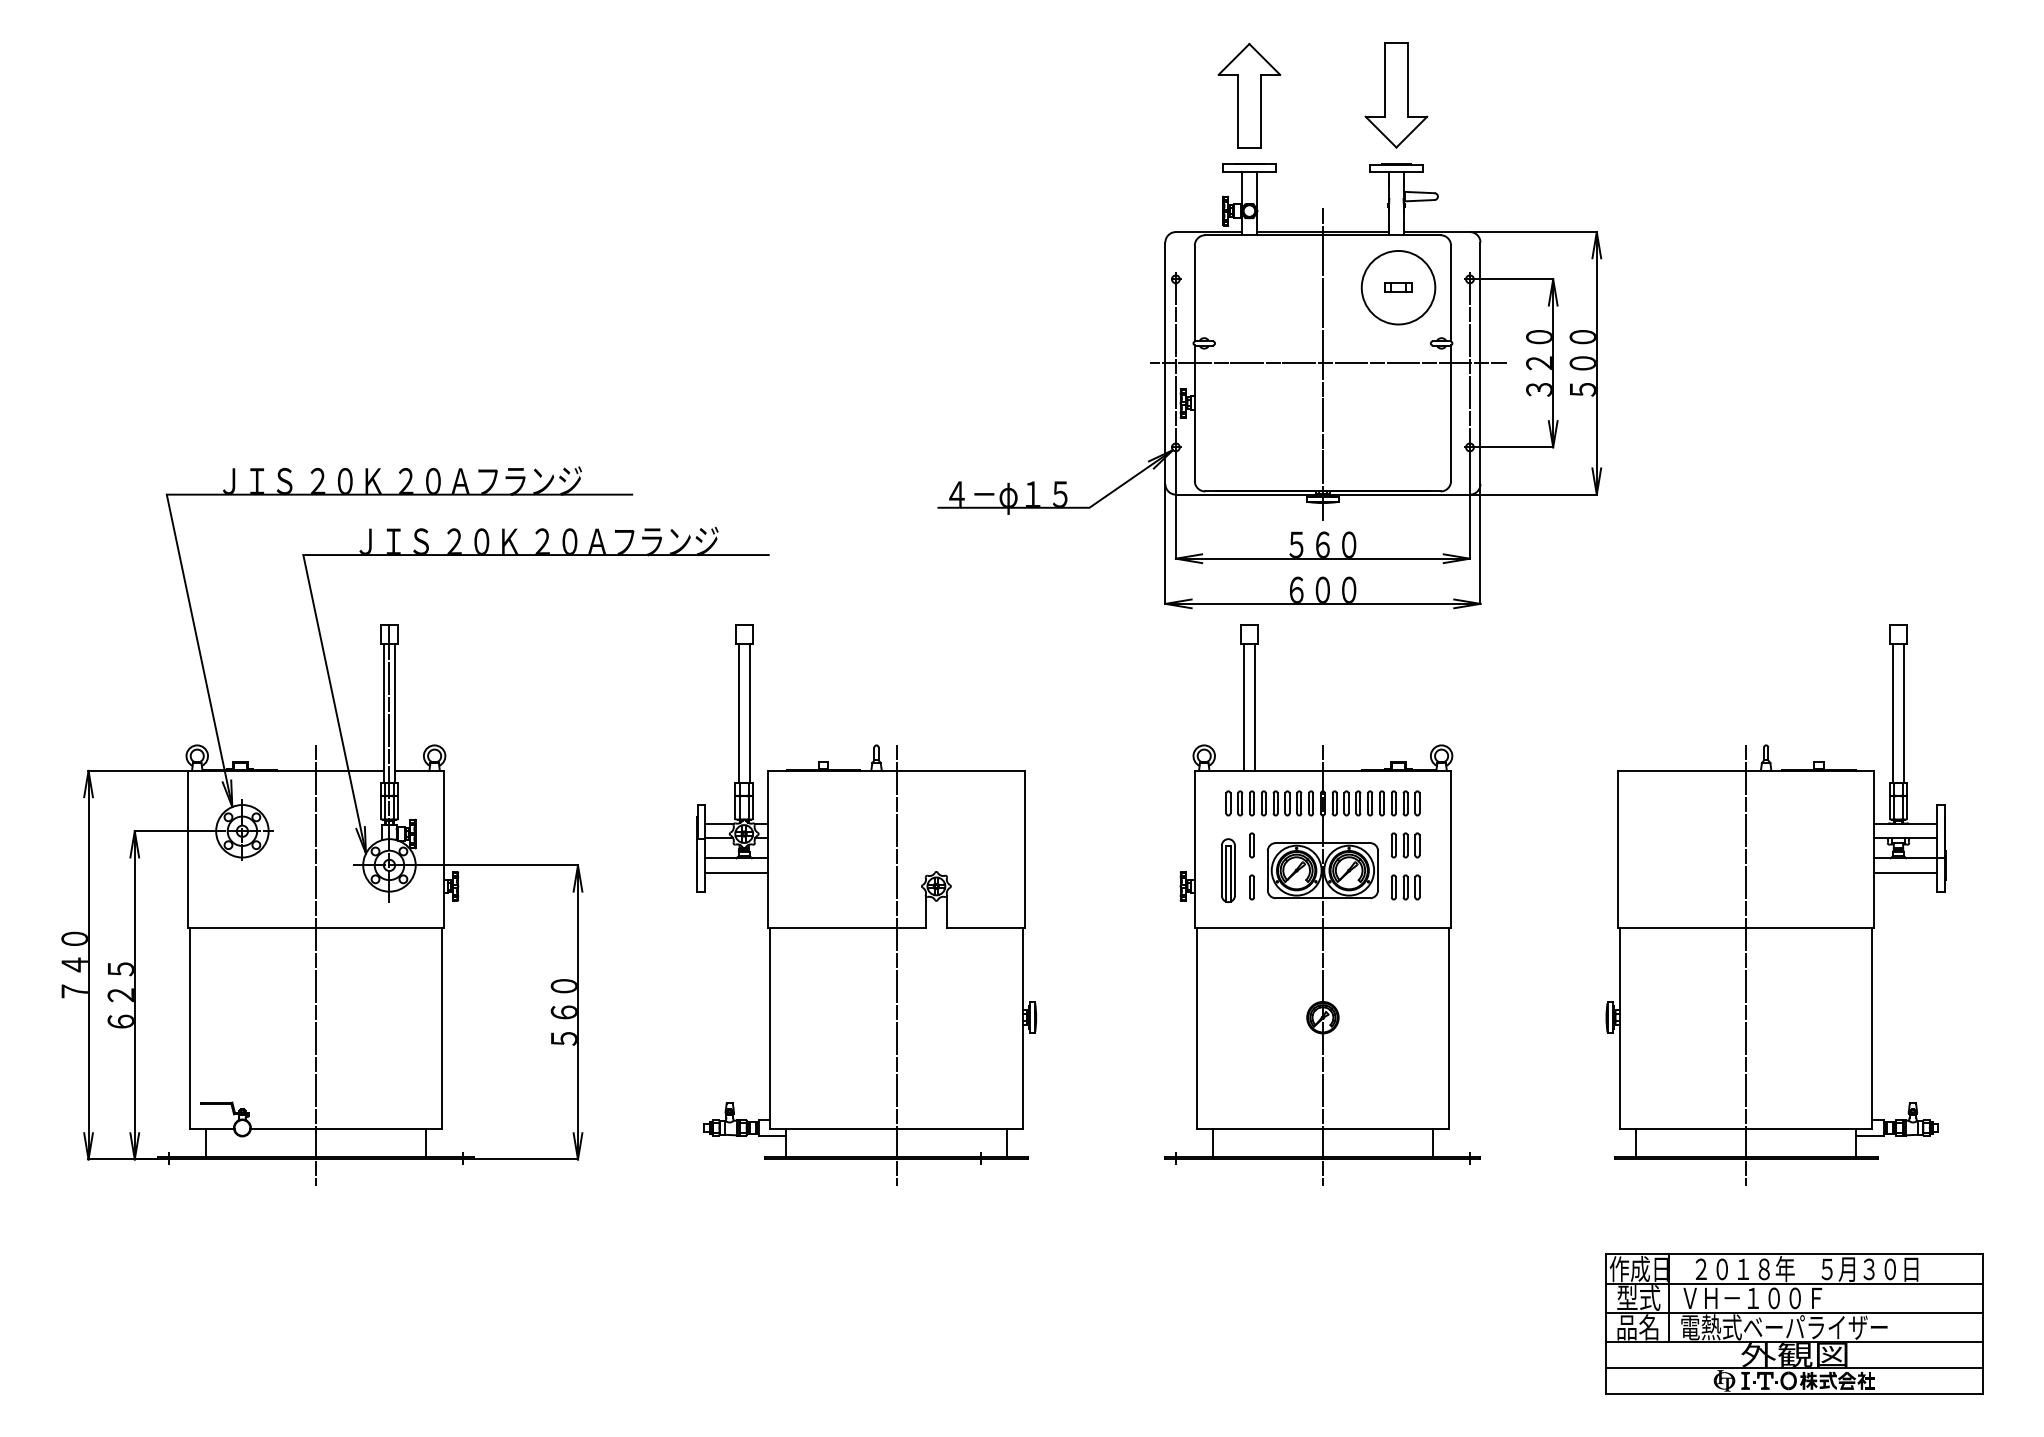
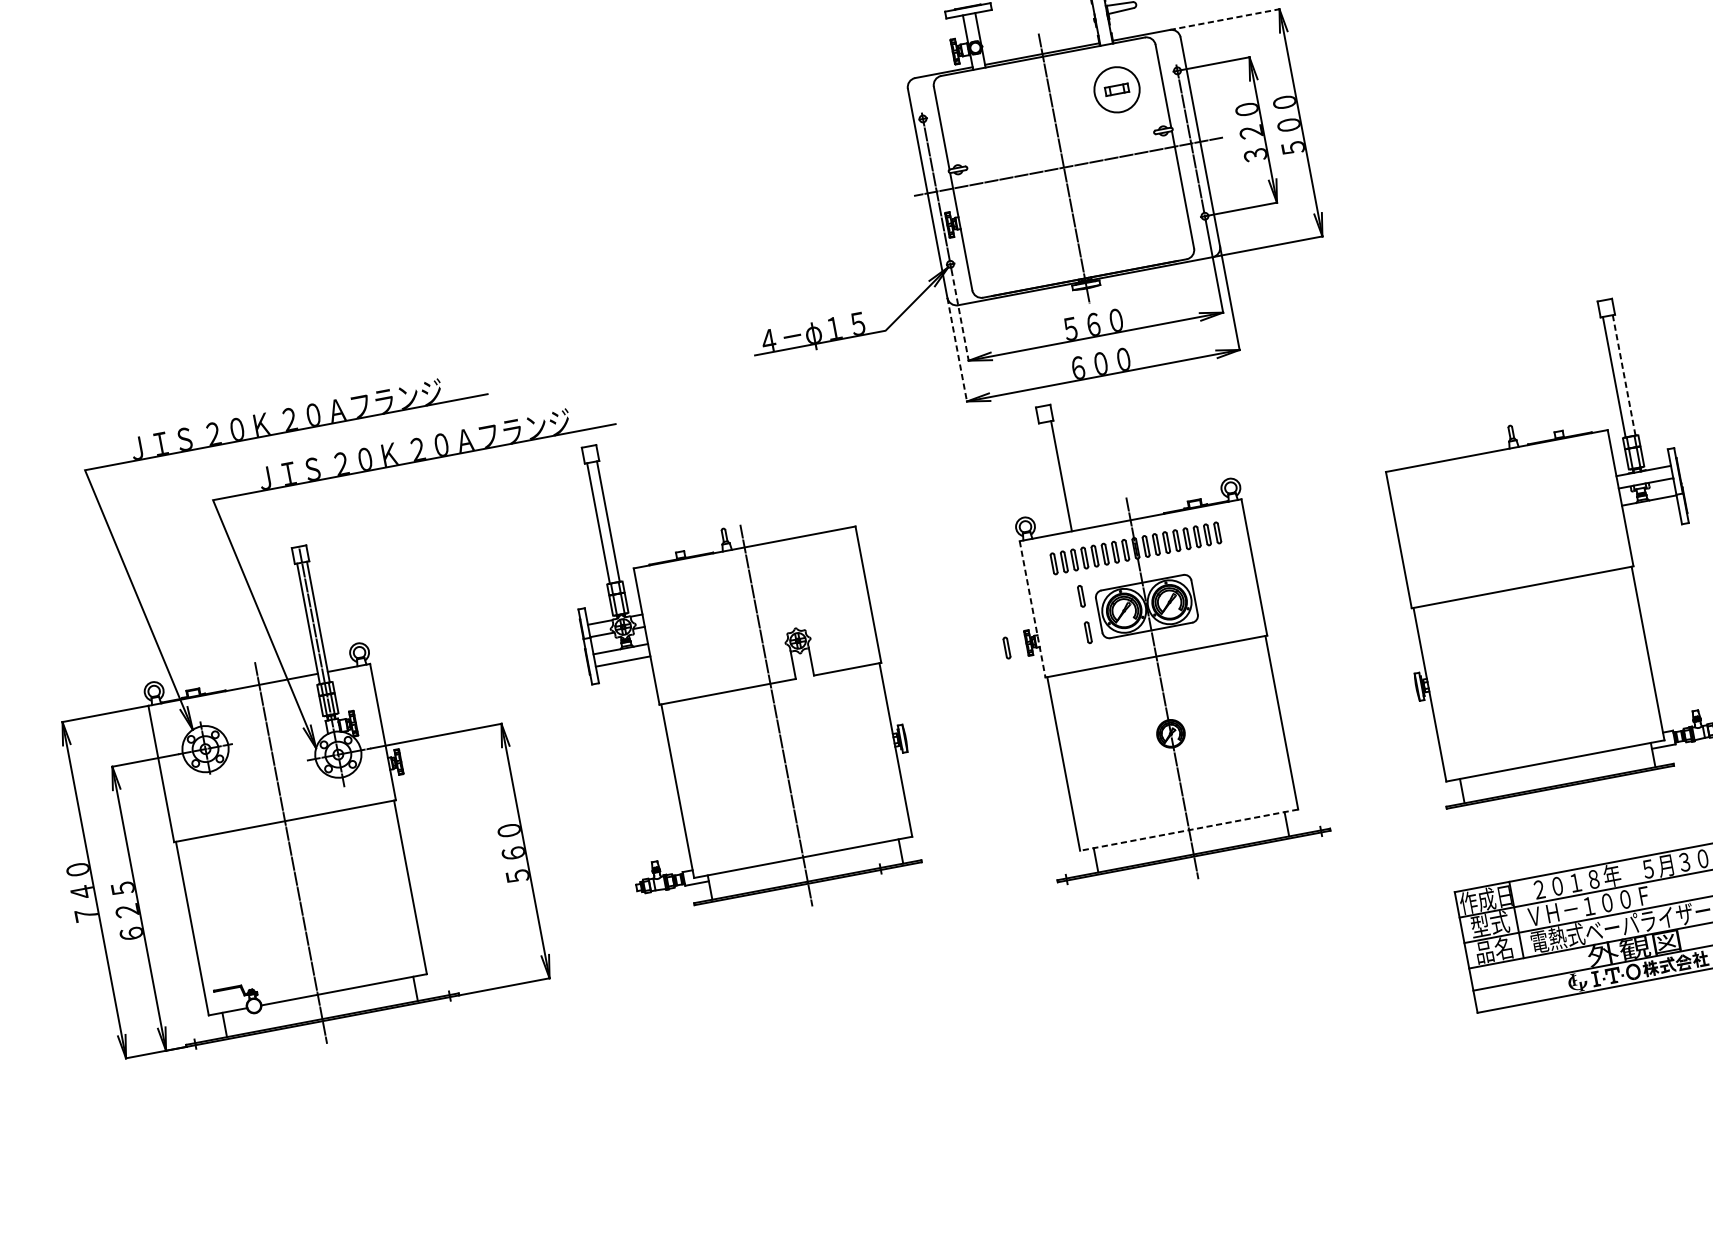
line: (1533, 232) -> (1224, 19), solid -> dashed
circle: (1398, 287) -> (1116, 89), size x0.7
line: (1175, 506) -> (959, 315), solid -> dashed
line: (1165, 544) -> (957, 350), solid -> dashed
line: (1243, 706) -> (1051, 477), removed
line: (1904, 713) -> (1624, 375), solid -> dashed
part: (1405, 845) -> (1214, 571), removed
line: (1194, 849) -> (1032, 609), solid -> dashed
part: (1228, 870) -> (1065, 621), removed
line: (1905, 872) -> (1651, 512), removed
part: (1157, 887) -> (1006, 648), added
part: (1405, 887) -> (1221, 607), removed
part: (866, 904) -> (740, 667), moved
line: (1746, 964) -> (1528, 618), removed
line: (1322, 1129) -> (1188, 830), solid -> dashed
fill: (1729, 1376) -> (1581, 977), removed

